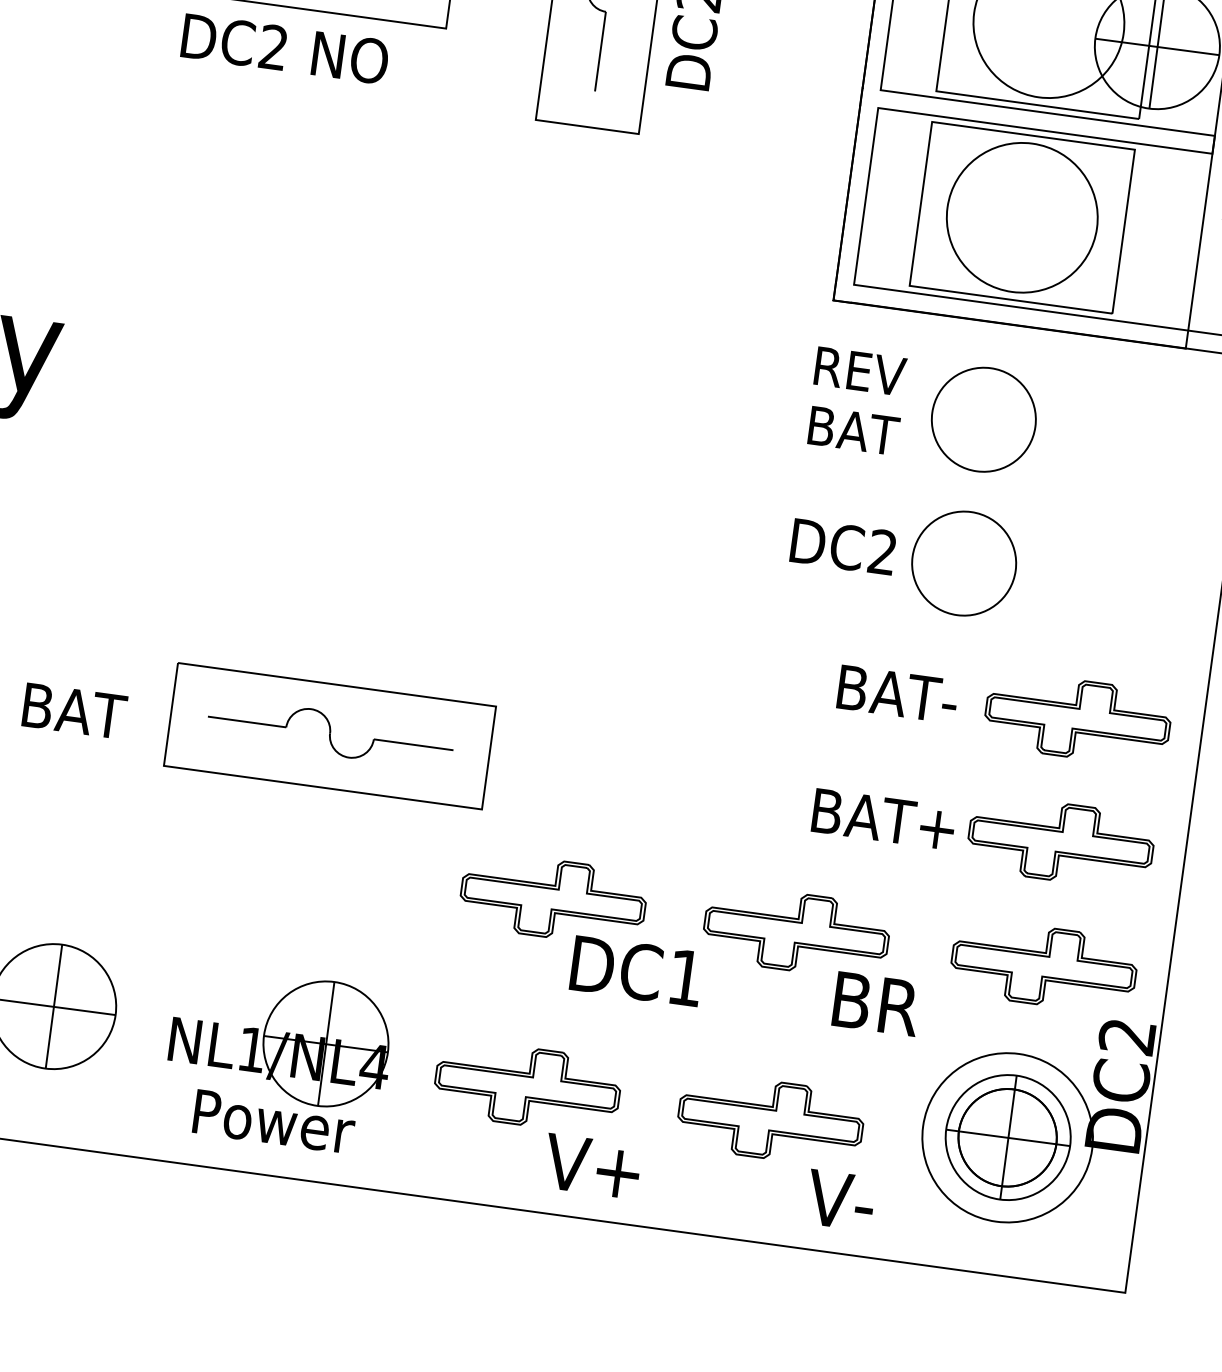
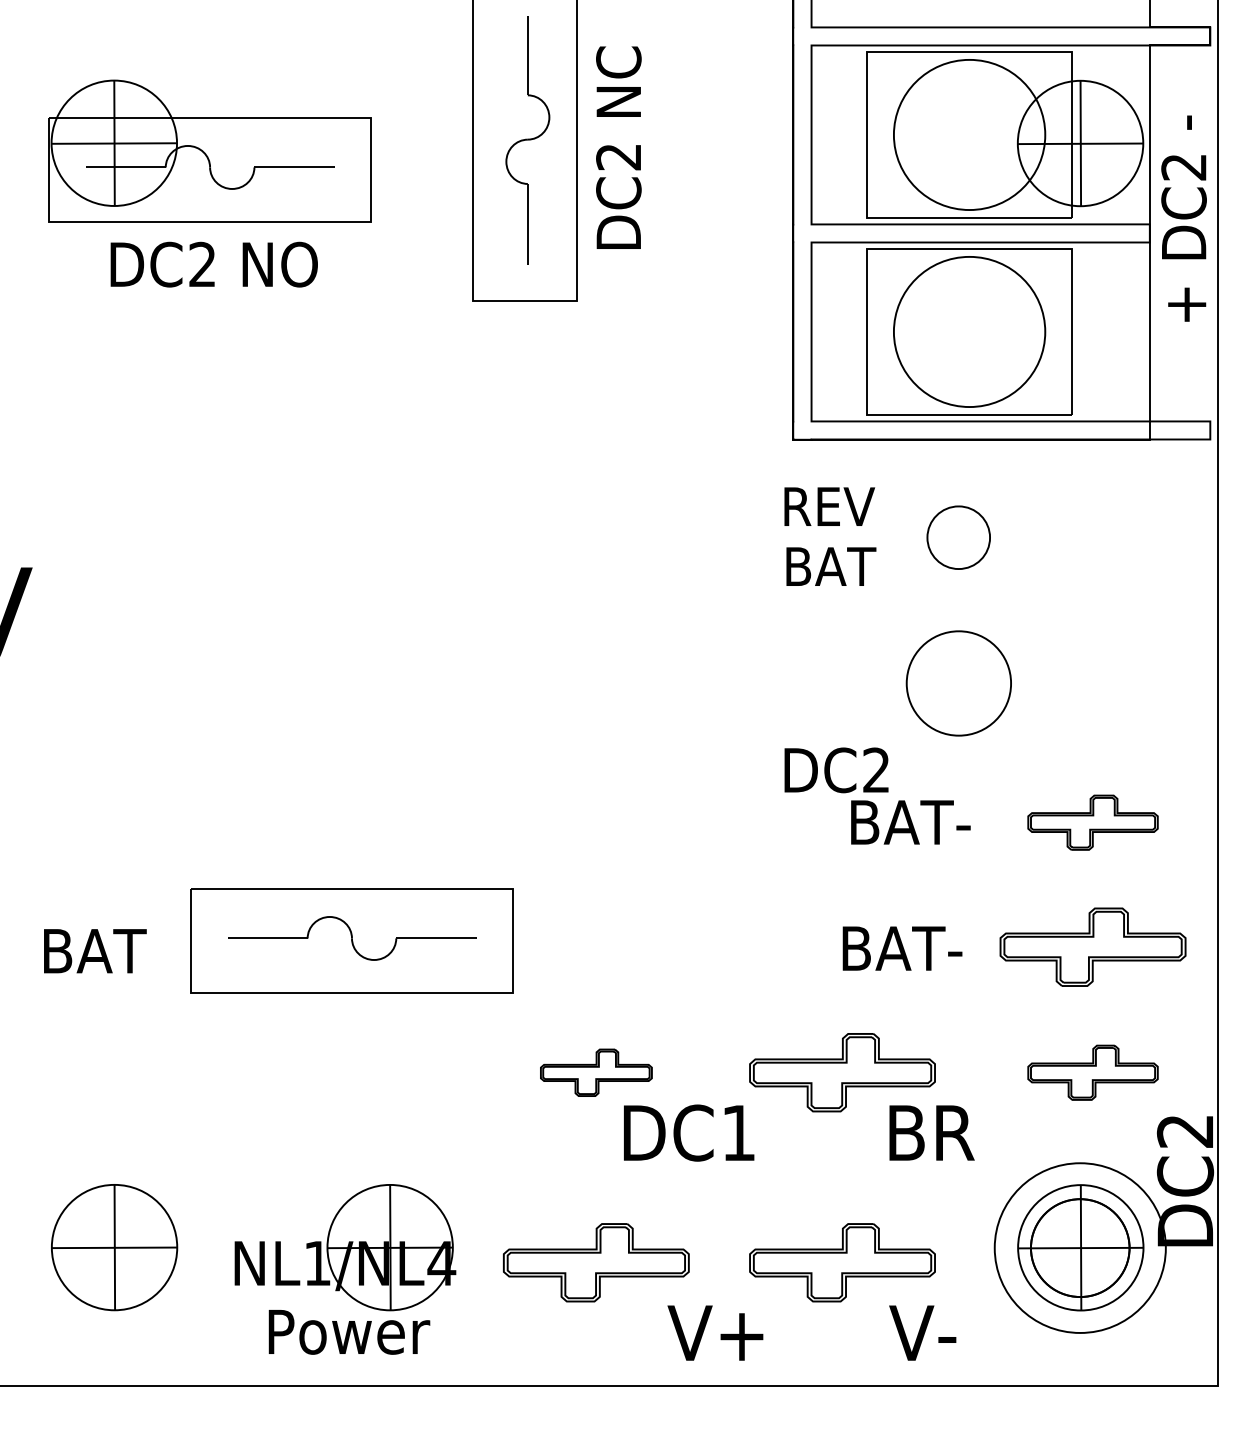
part: (983, 419) -> (958, 537), size x0.6
text: (843, 547) -> (836, 770), moved
part: (1077, 719) -> (1092, 822), size x0.7
text: (935, 829) -> (966, 951), BAT+ -> BAT-
part: (553, 898) -> (596, 1072), size x0.6
part: (1043, 965) -> (1092, 1072), size x0.7
text: (592, 1165) -> (715, 1332), moved

